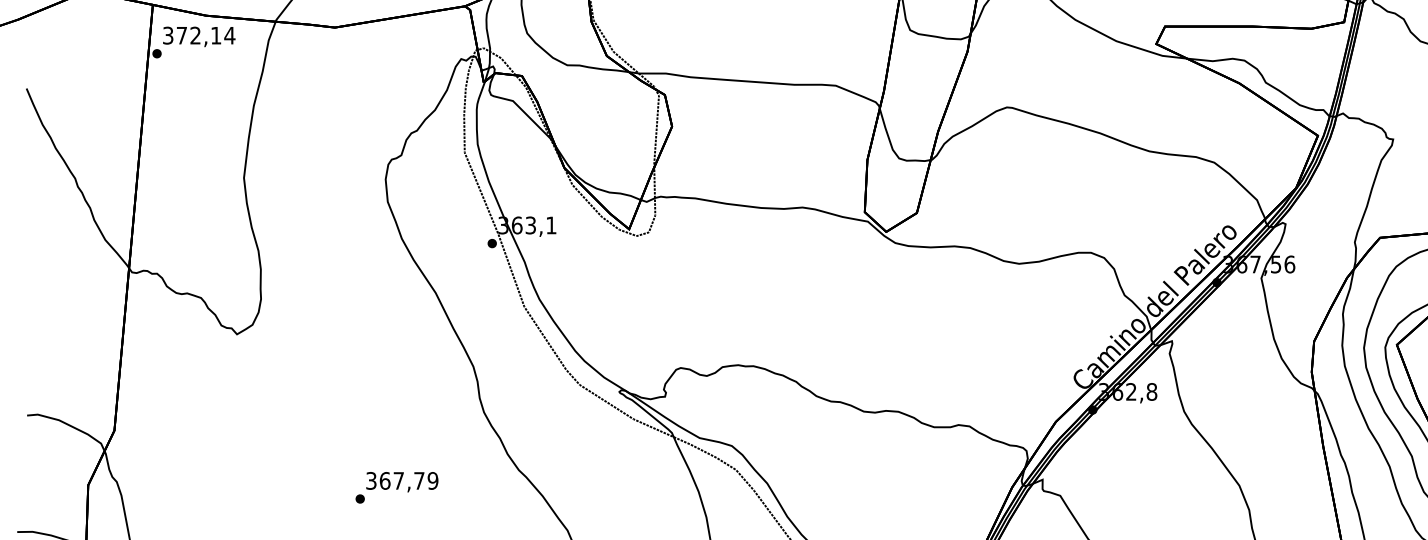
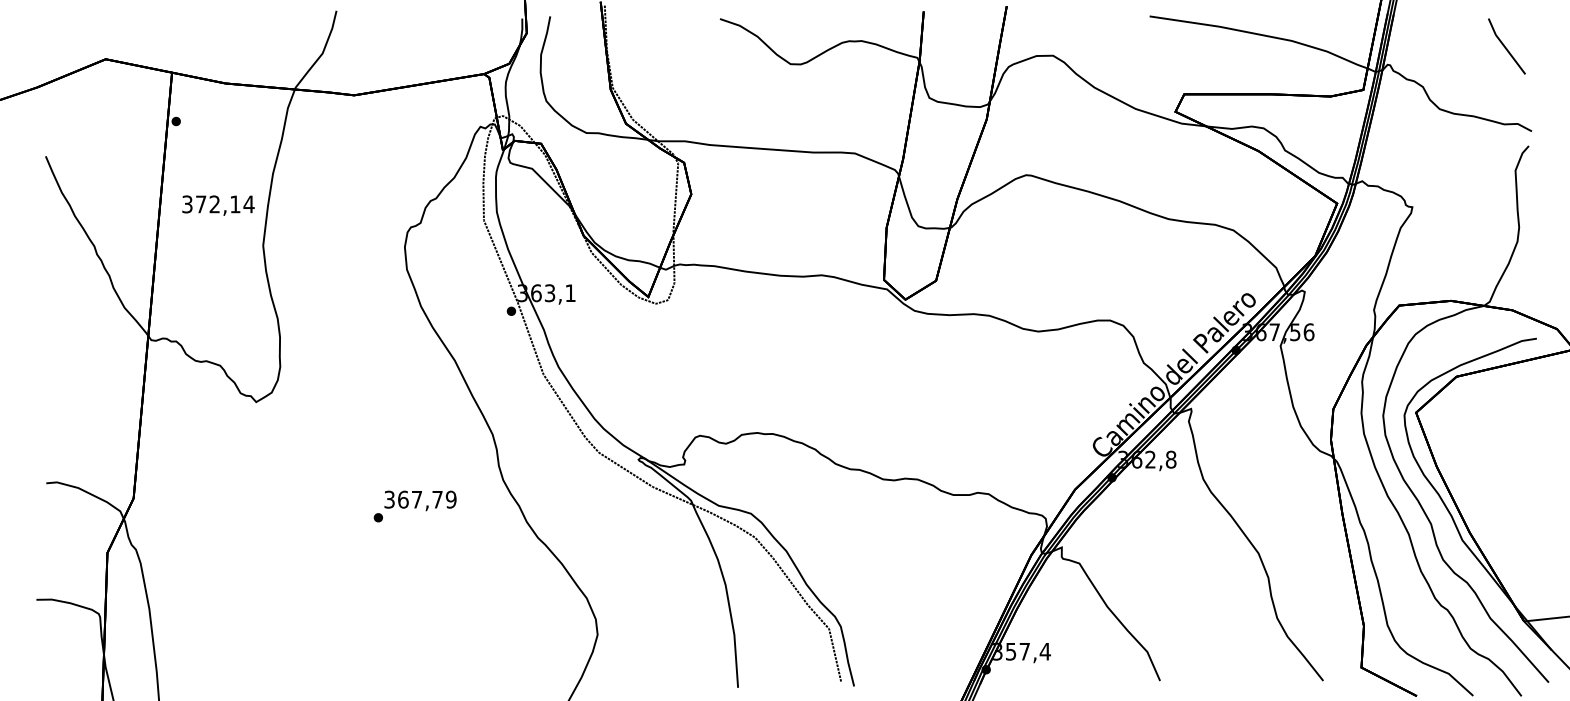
text: (199, 36) -> (218, 205), moved
text: (396, 487) -> (414, 506), moved

